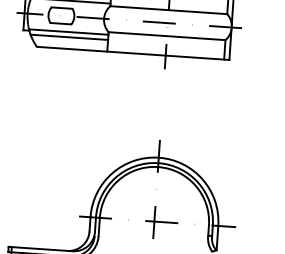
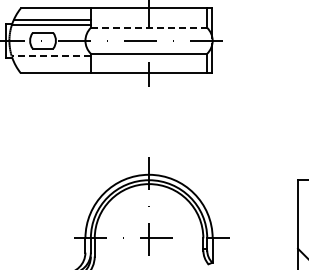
line: (169, 9) -> (149, 27), solid -> dashed
line: (68, 32) -> (51, 56), solid -> dashed
line: (68, 37) -> (51, 61), removed

